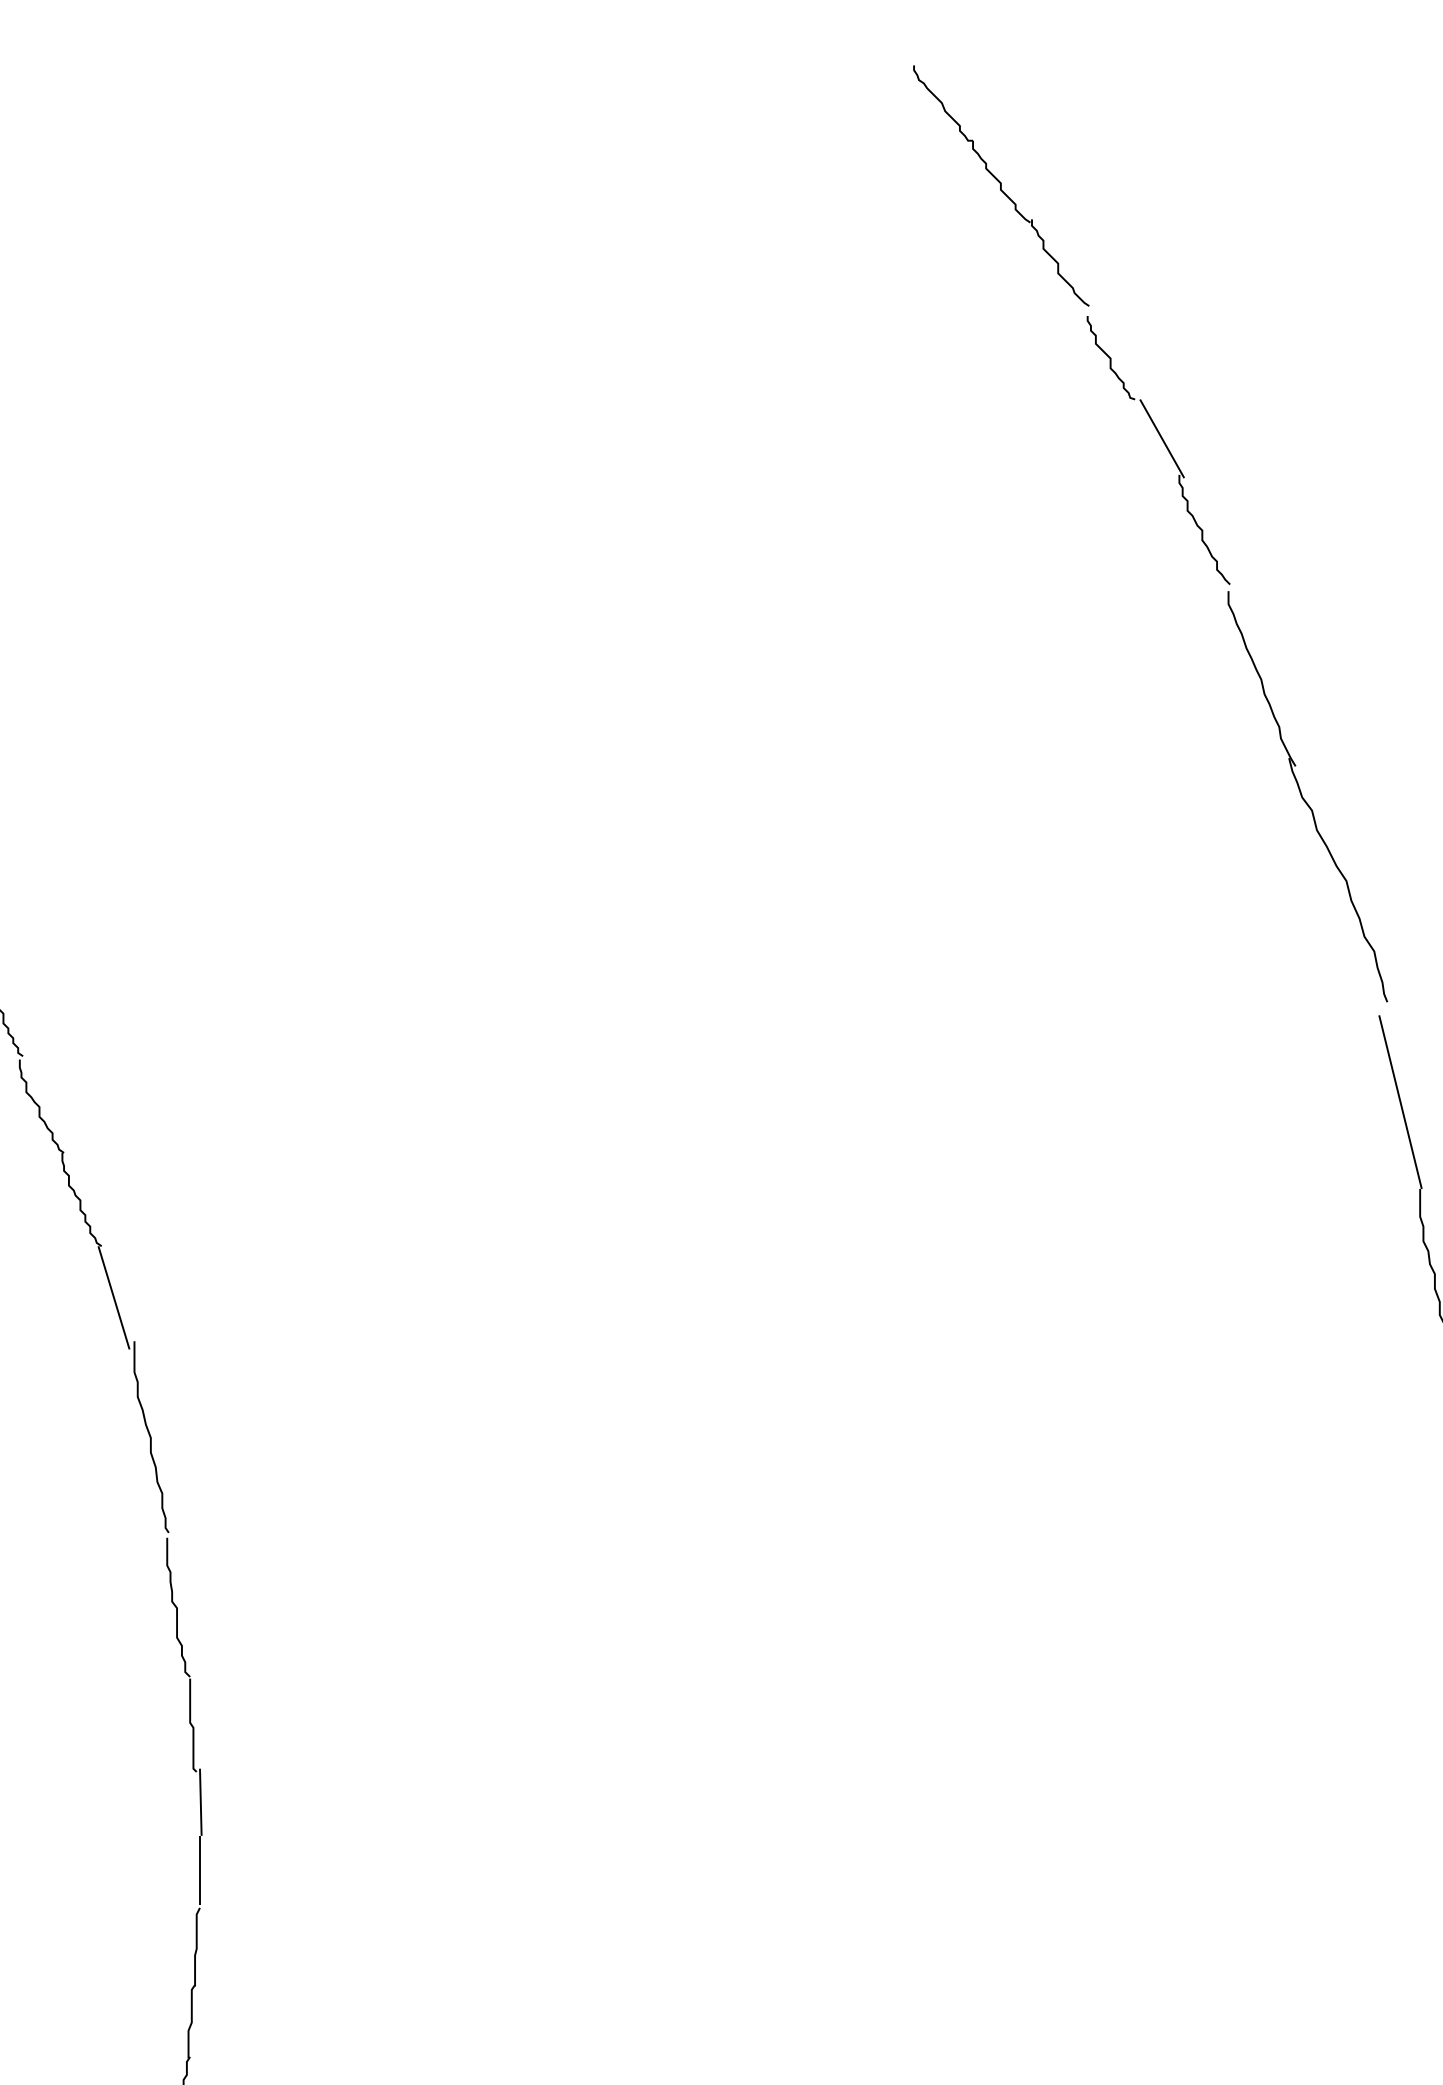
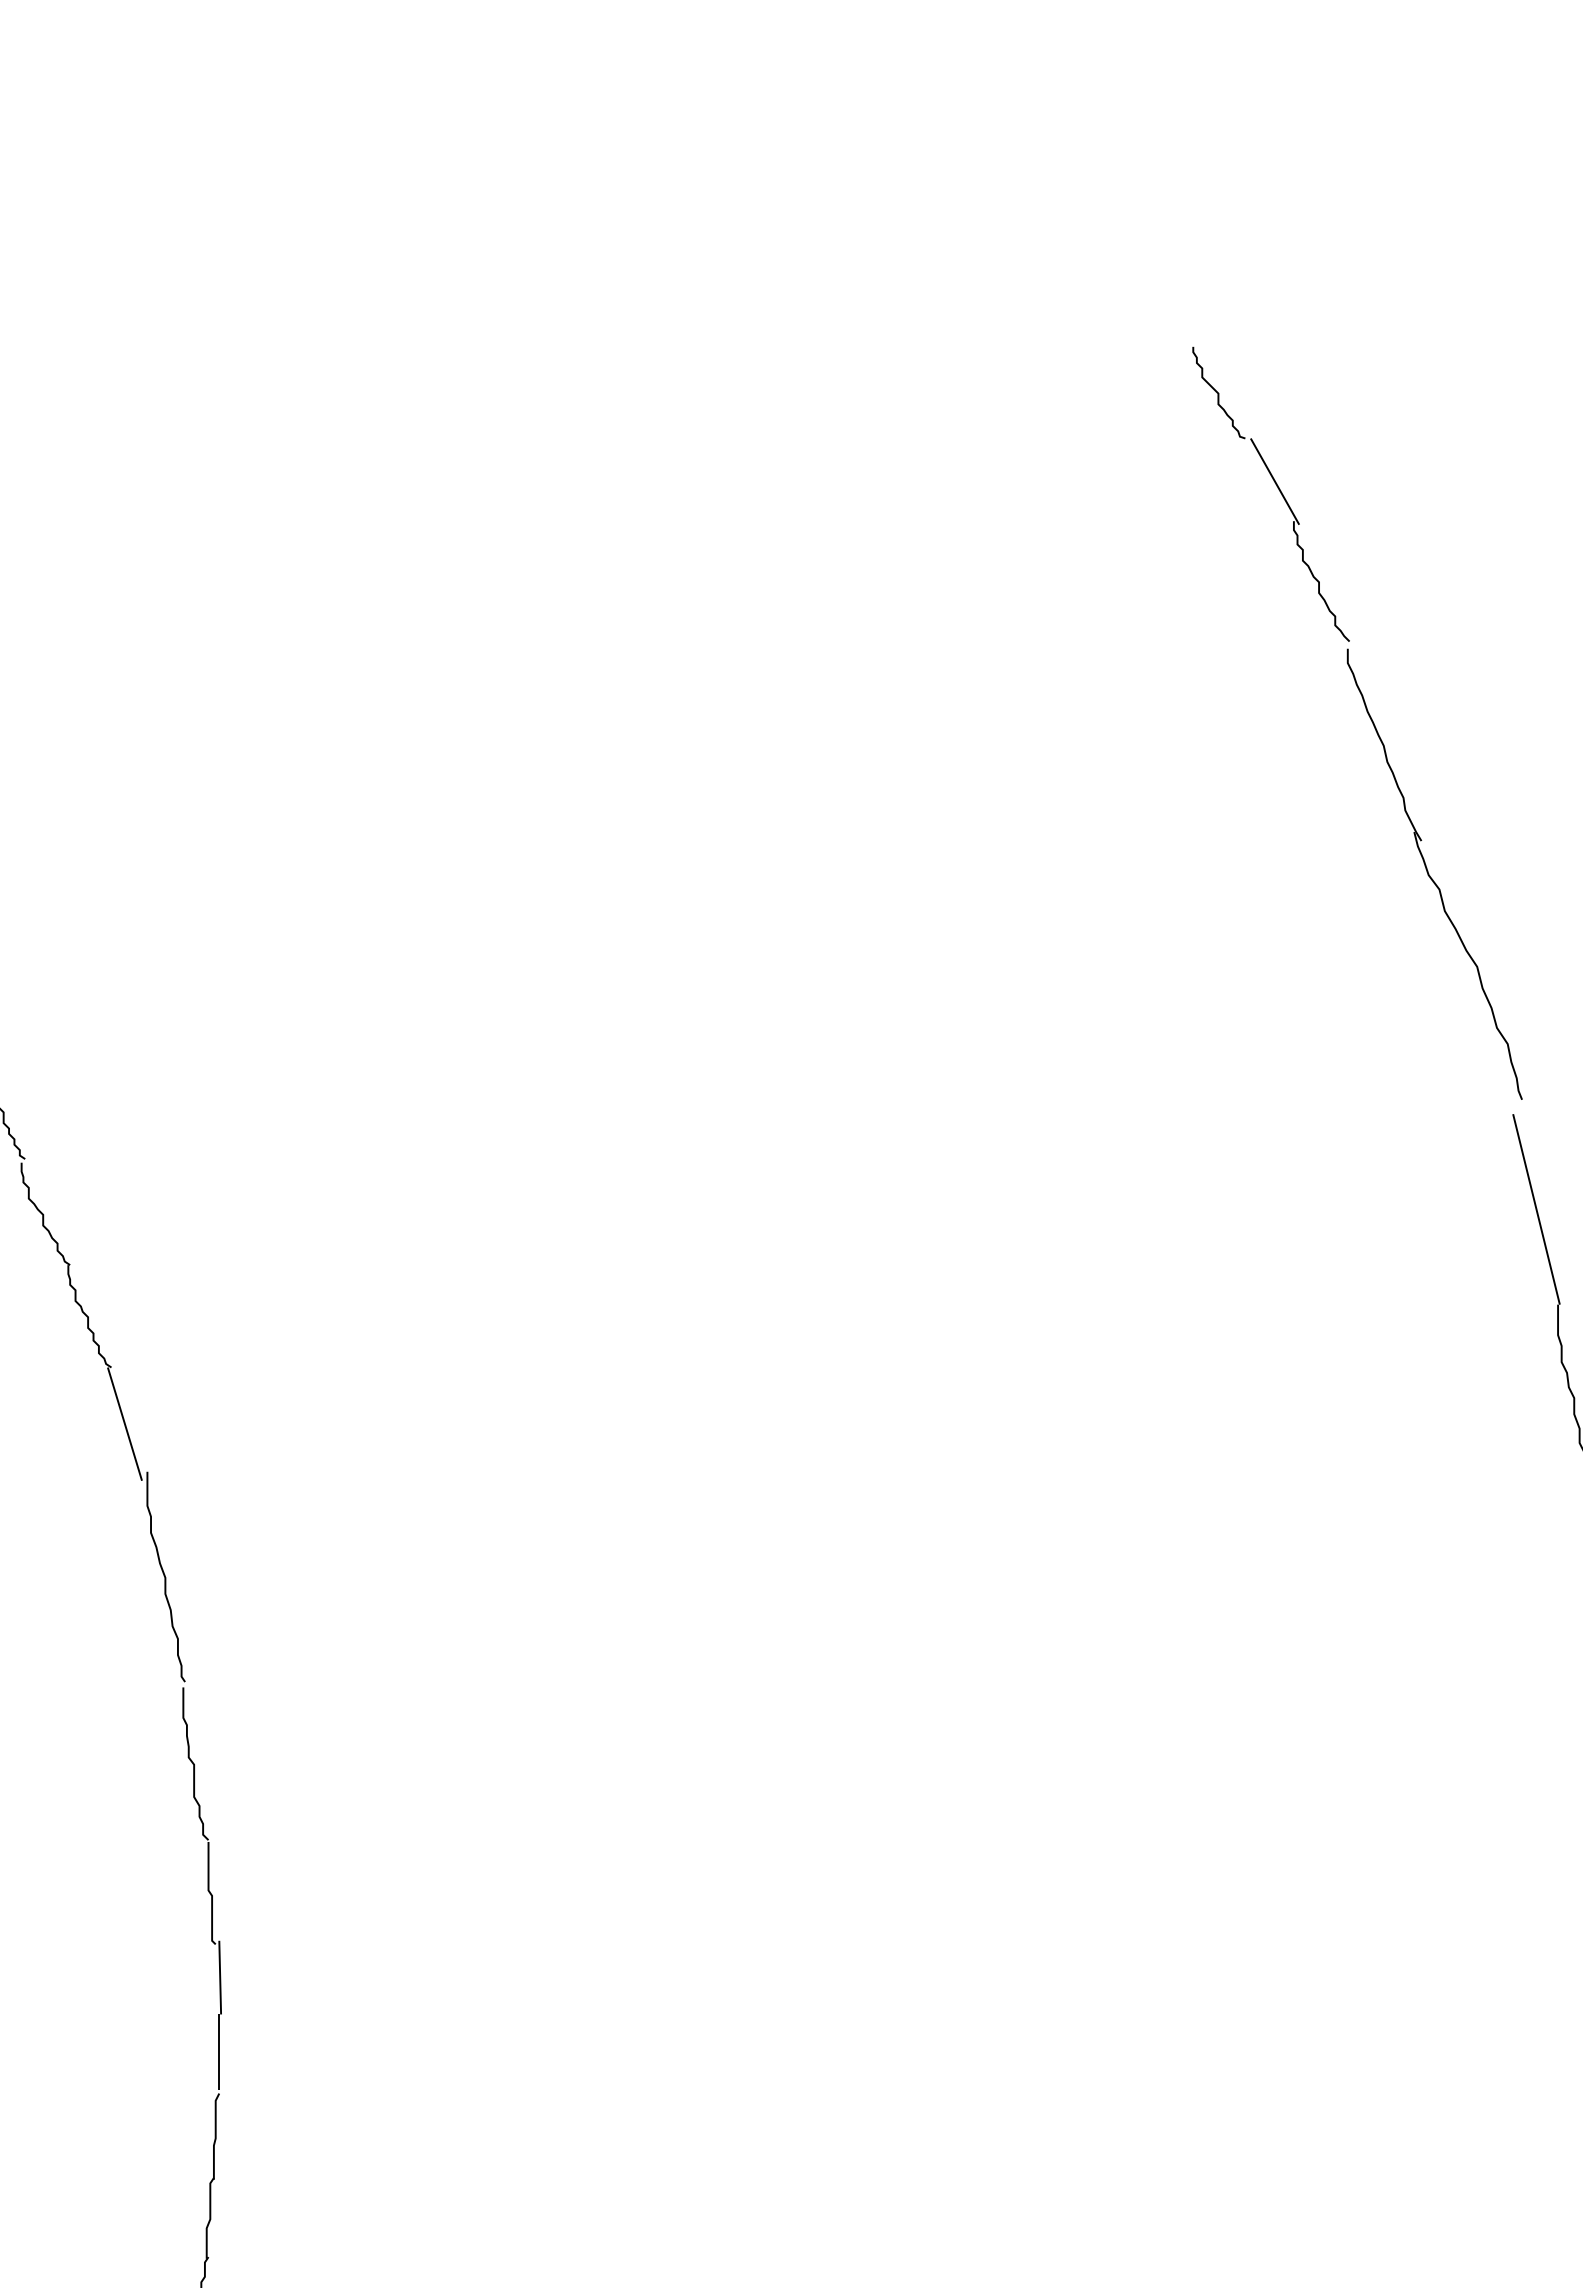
part: (1001, 185) -> (1098, 203), removed

